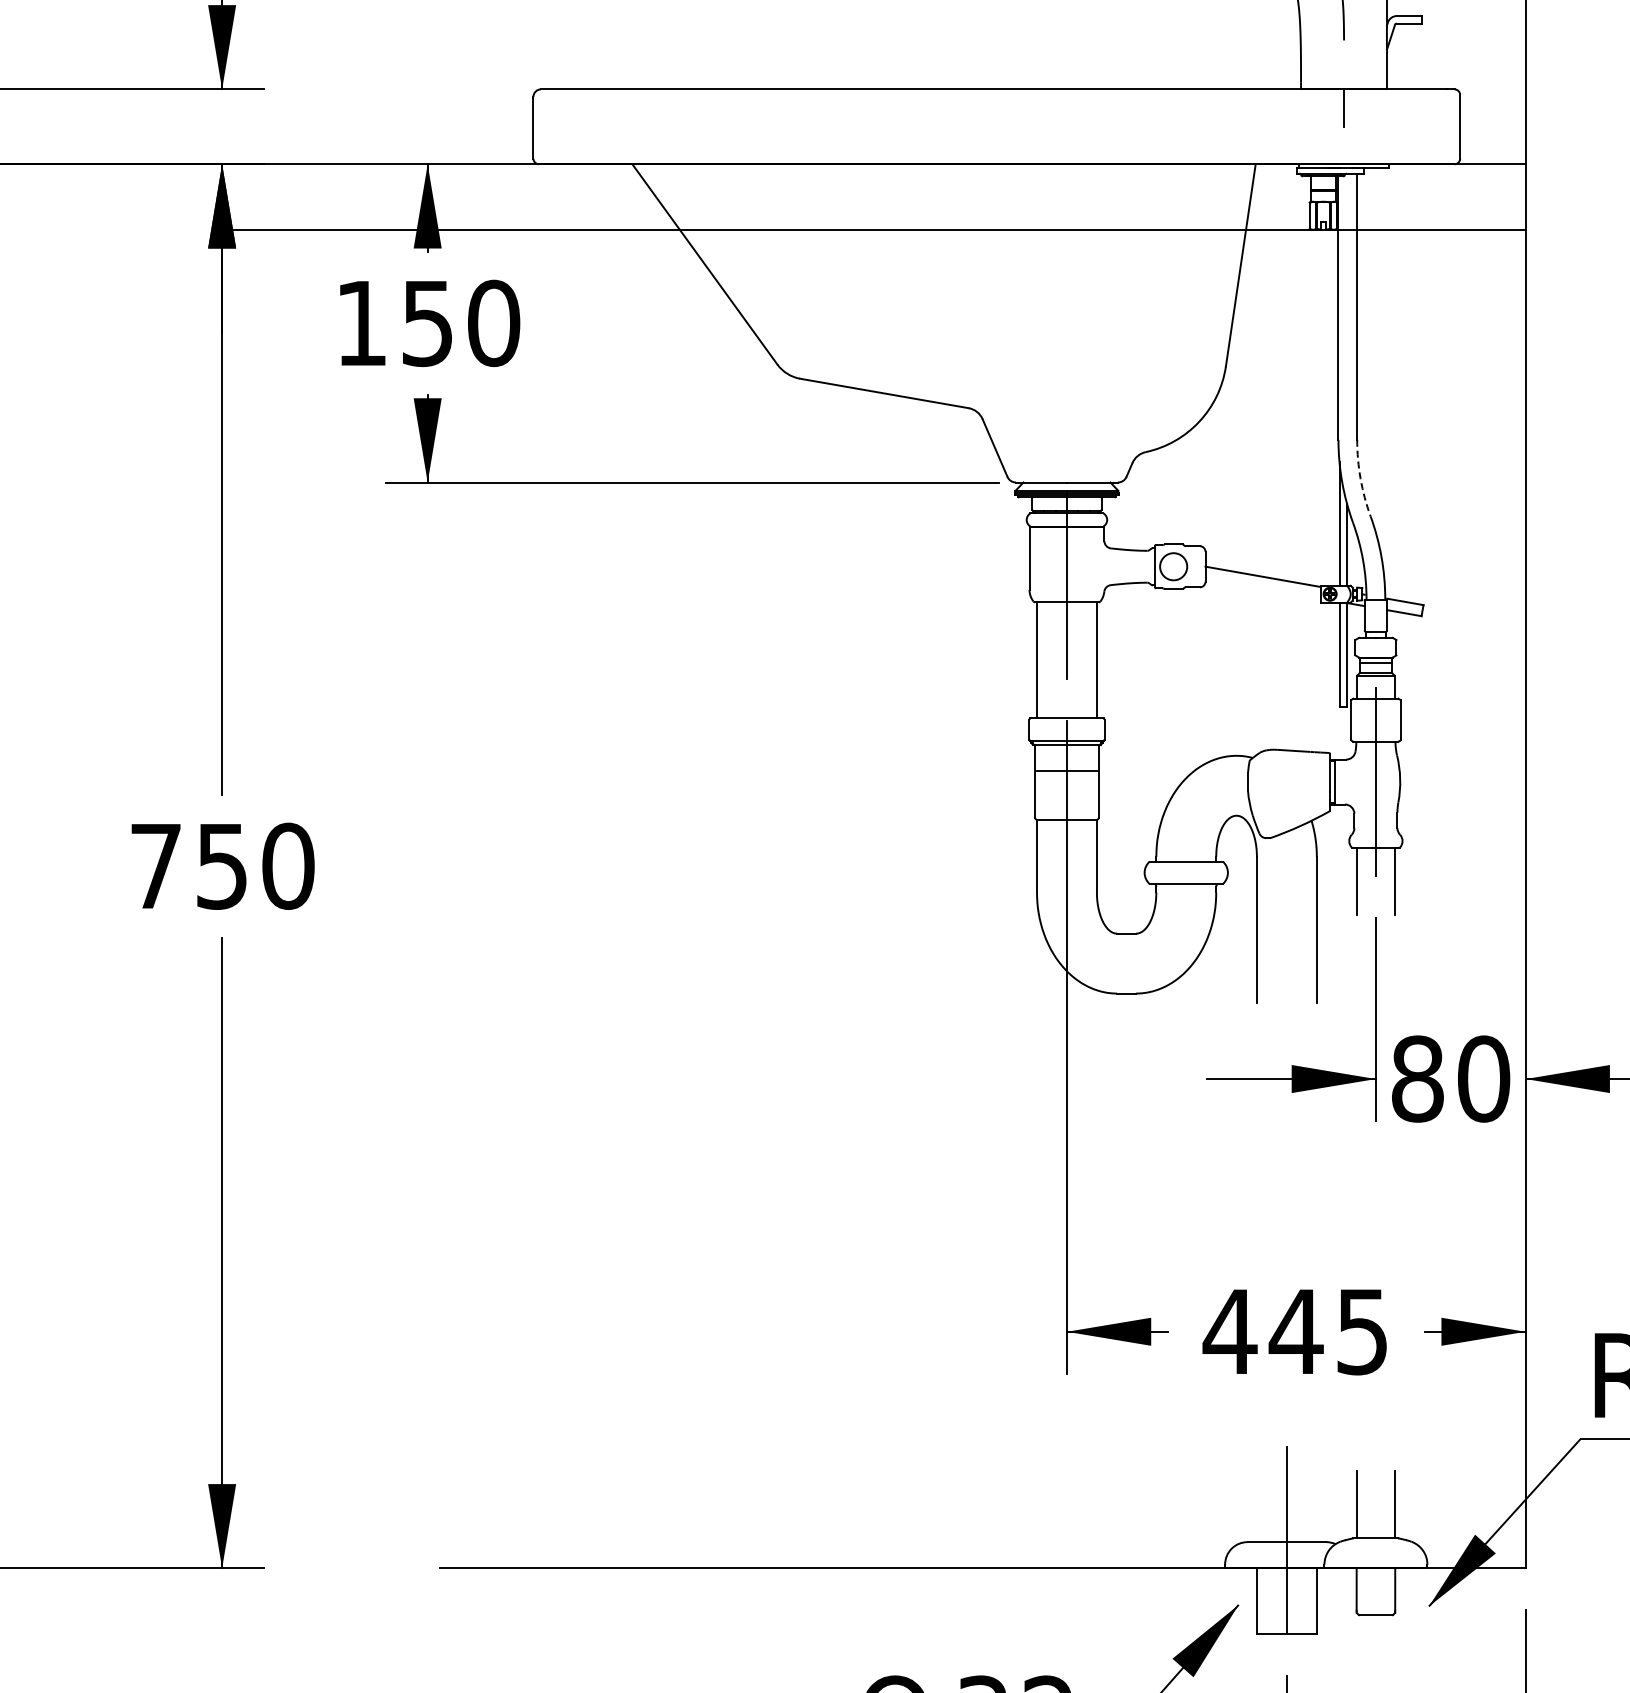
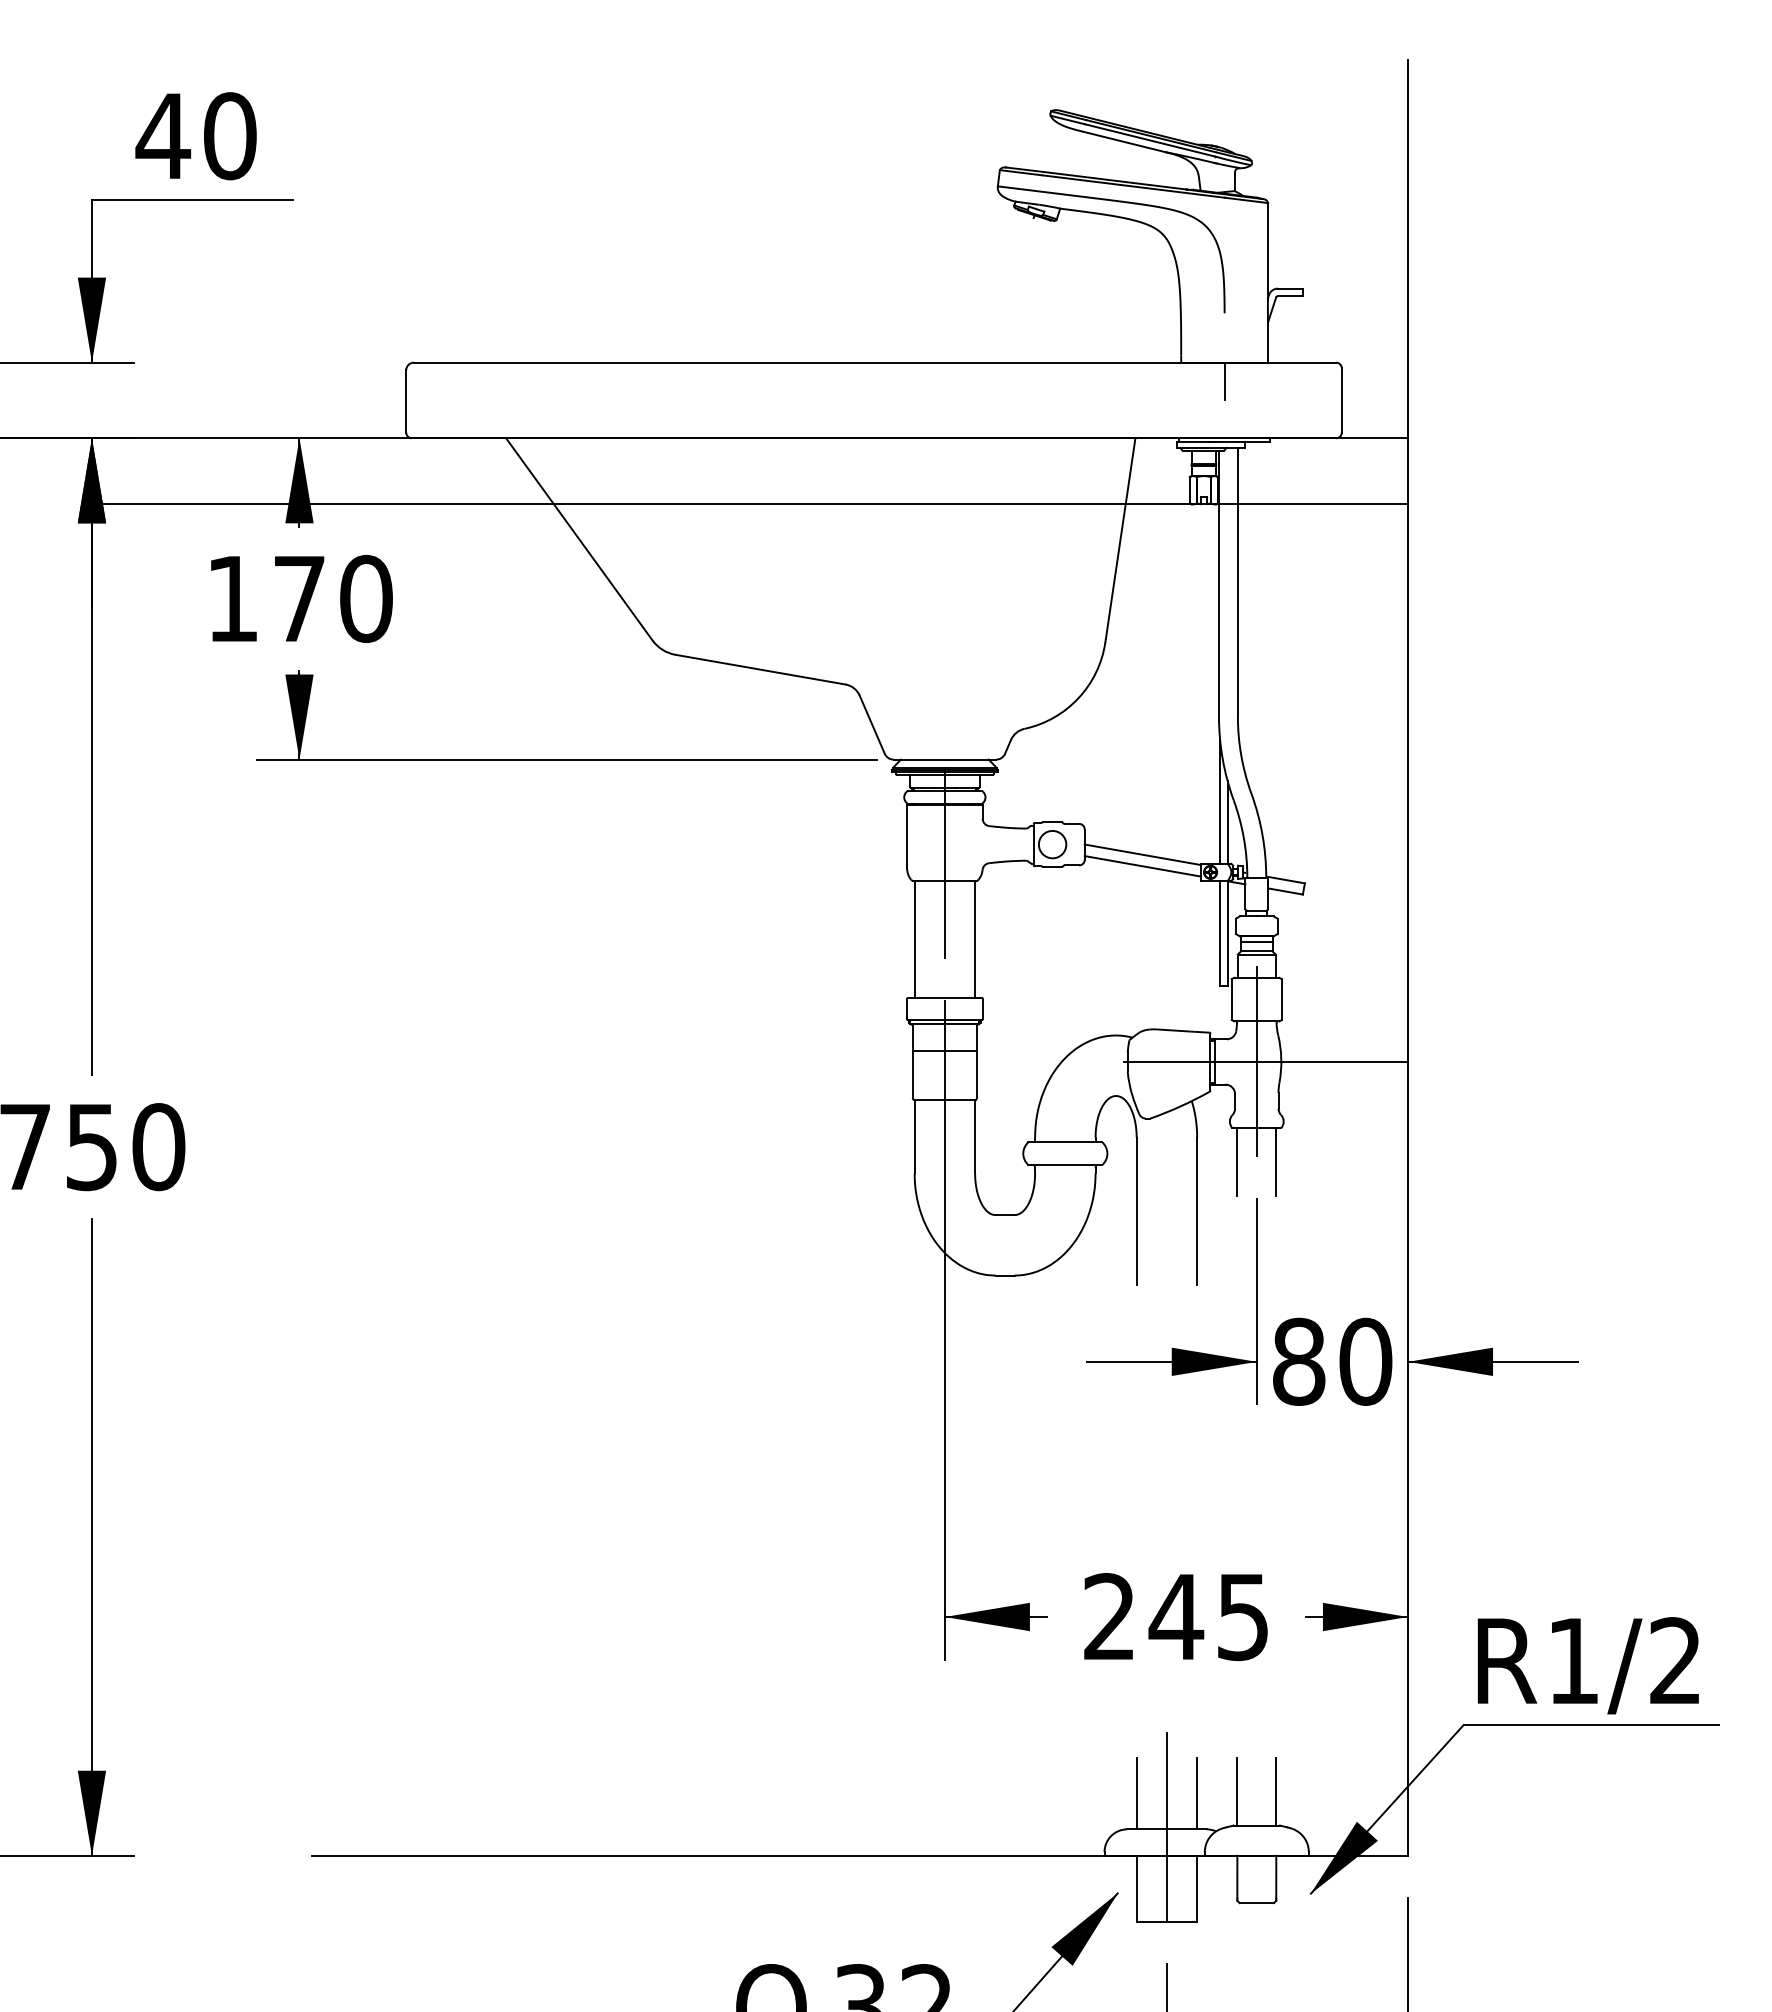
text: (427, 323) -> (299, 599), 150 -> 170
arc: (1360, 478) -> (1241, 755), dashed -> solid
line: (1262, 588) -> (1142, 866), added
line: (1385, 781) -> (1266, 1061), added
text: (1230, 1331) -> (1109, 1616), 445 -> 245
line: (1256, 1506) -> (1136, 1793), added
line: (1317, 1506) -> (1197, 1793), added

